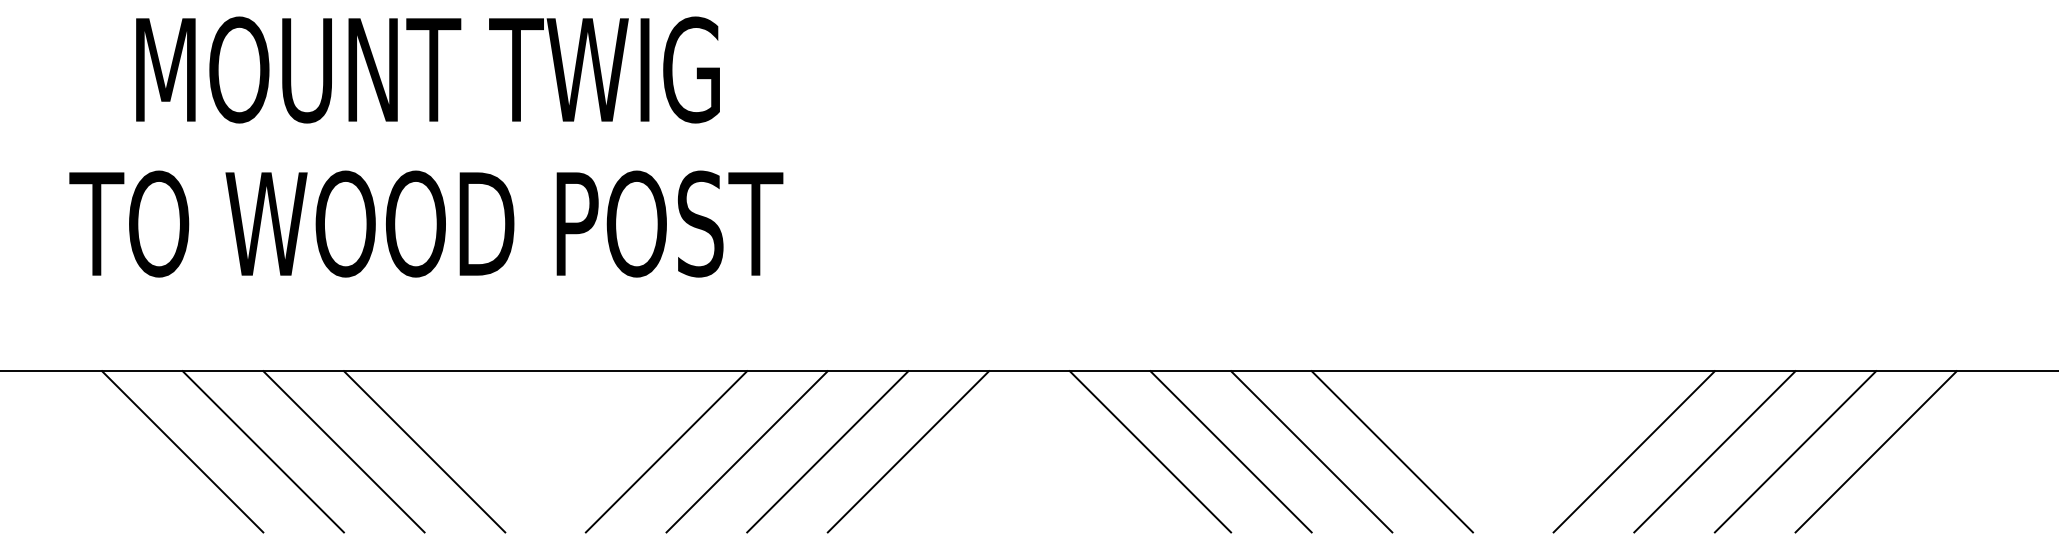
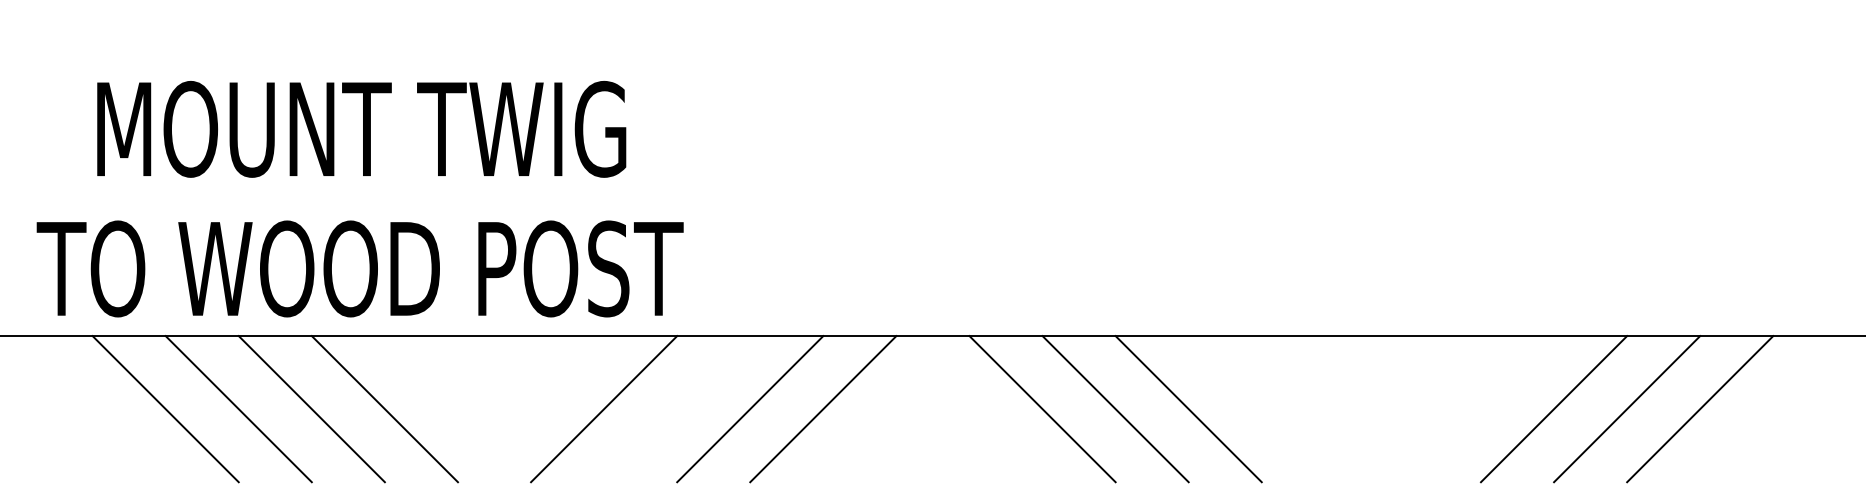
text: (426, 146) -> (360, 198), moved
line: (746, 451) -> (676, 408), removed
line: (1391, 451) -> (1261, 408), removed
line: (1633, 451) -> (1480, 408), removed

